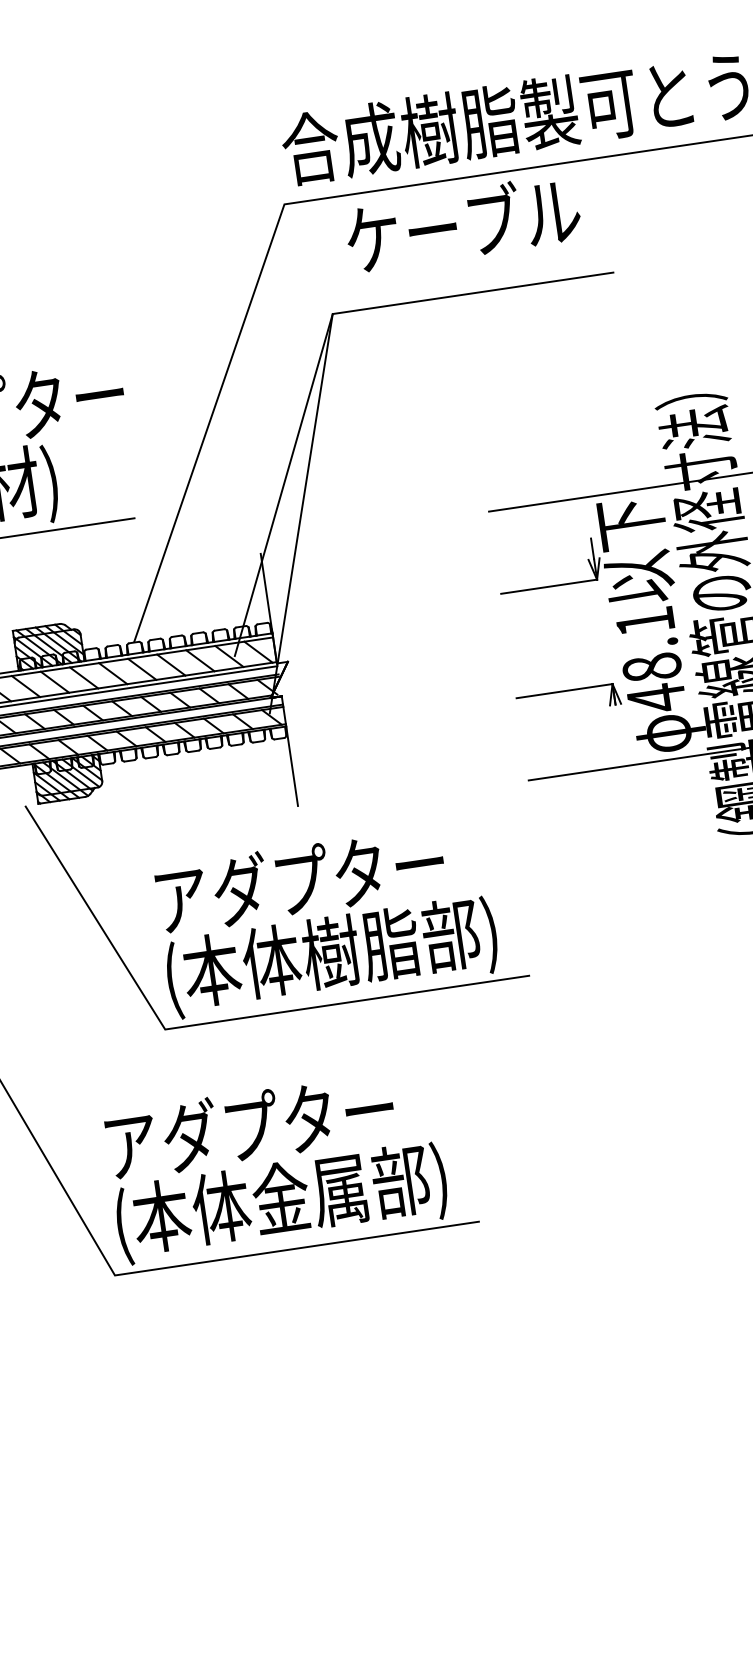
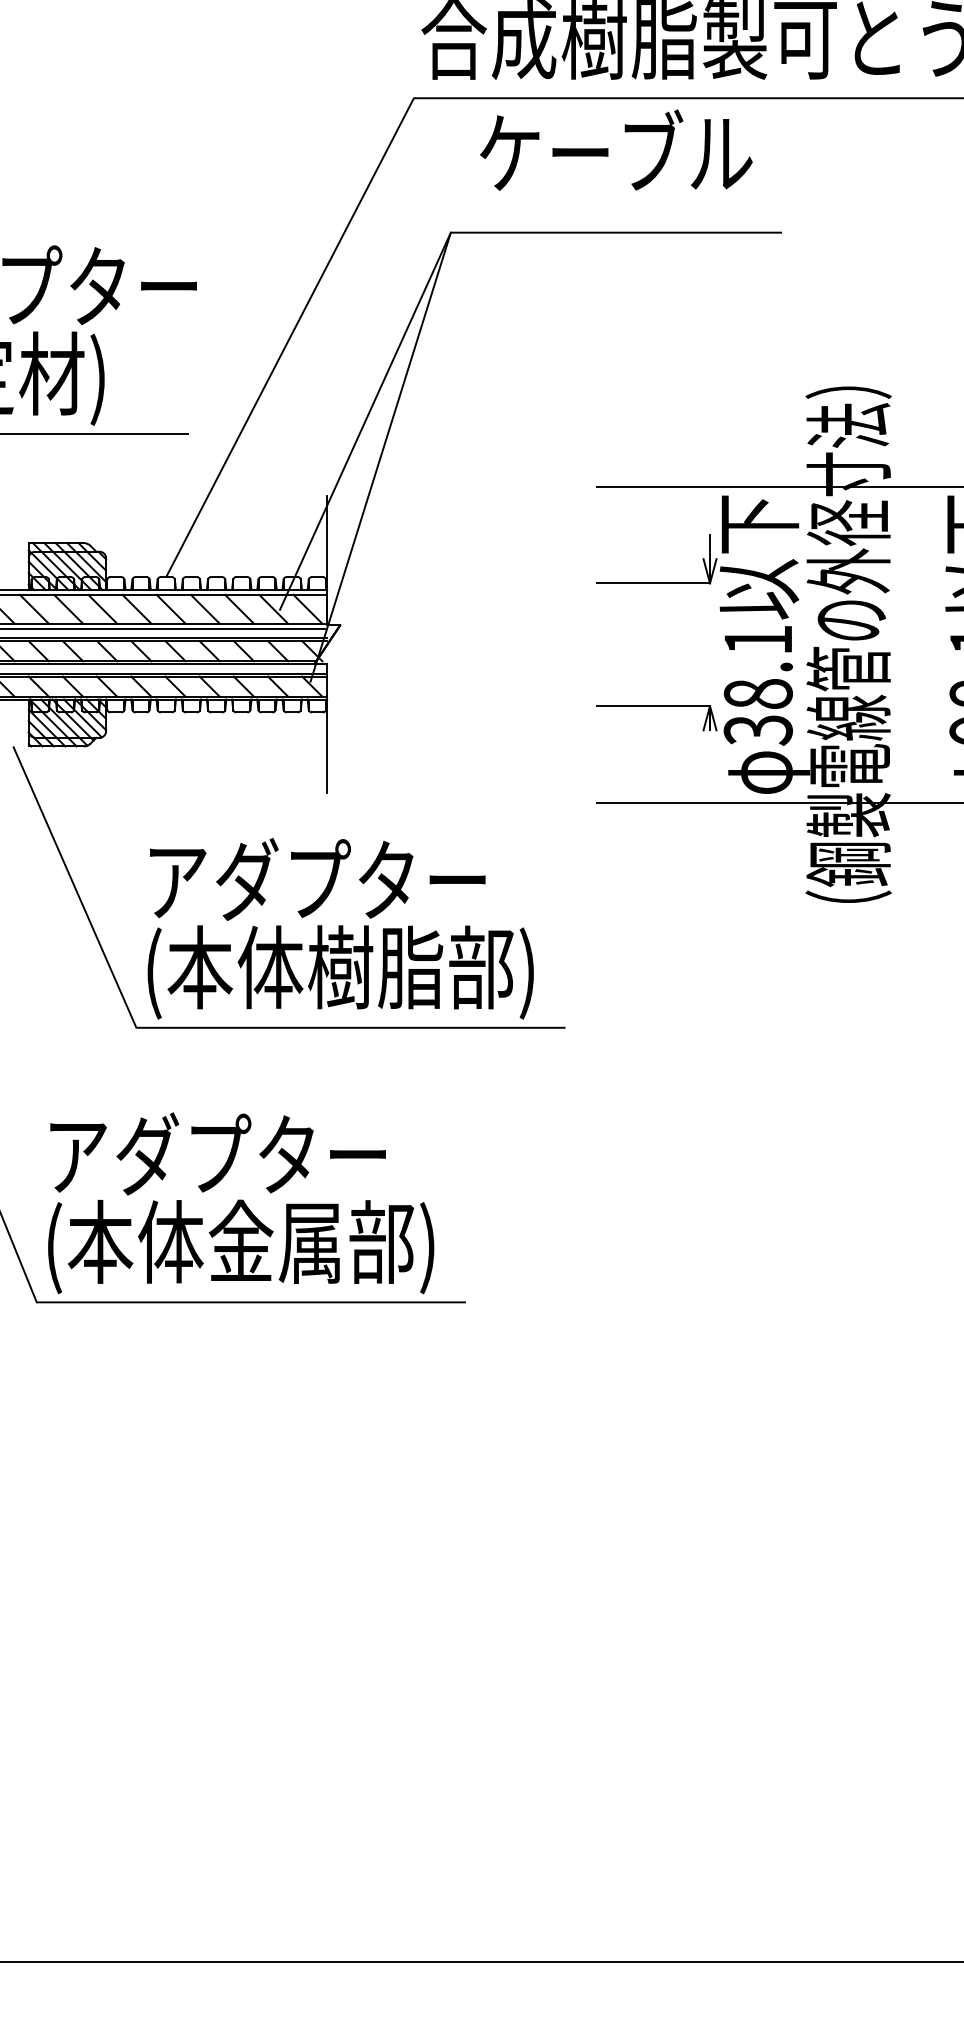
text: (655, 698) -> (757, 730), 48.1 -> 38.1

